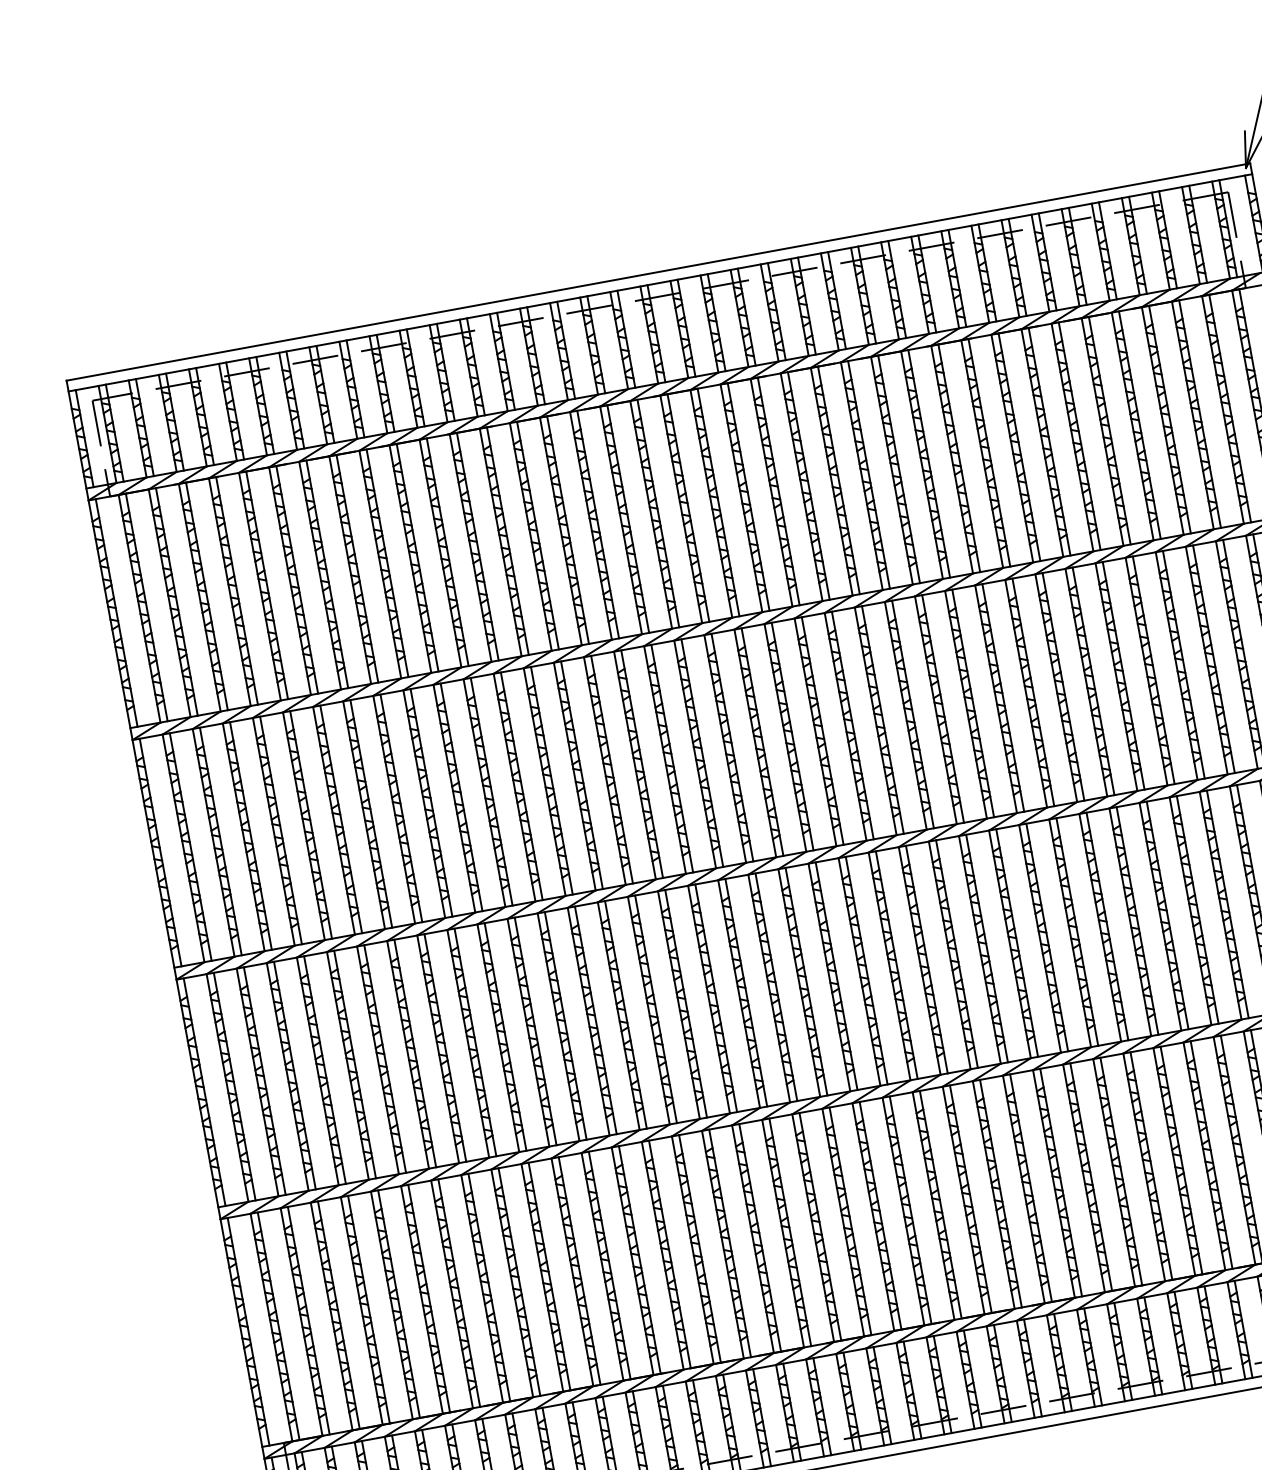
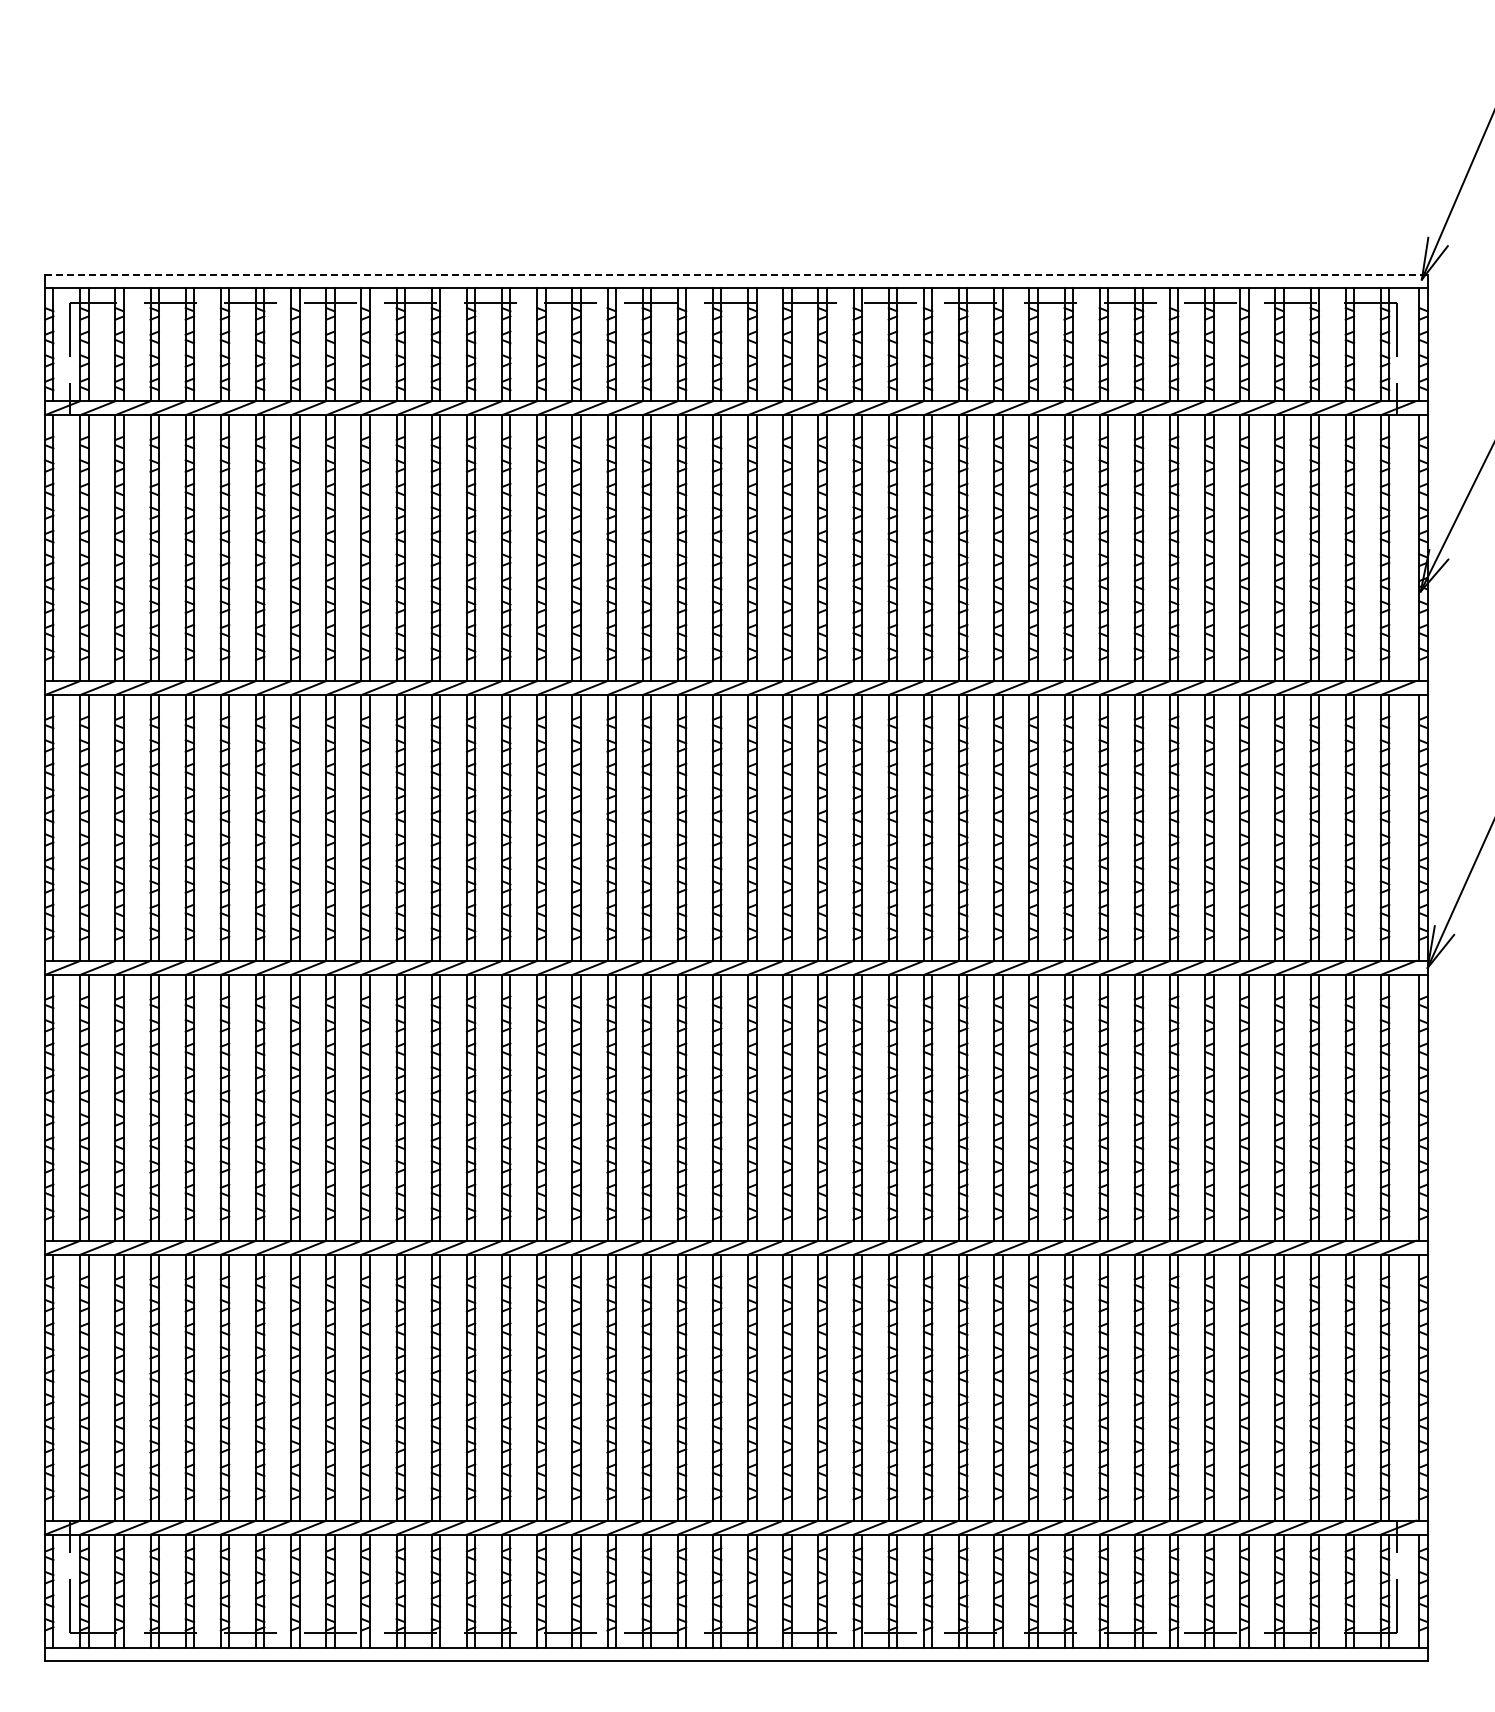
line: (658, 272) -> (736, 275), solid -> dashed

